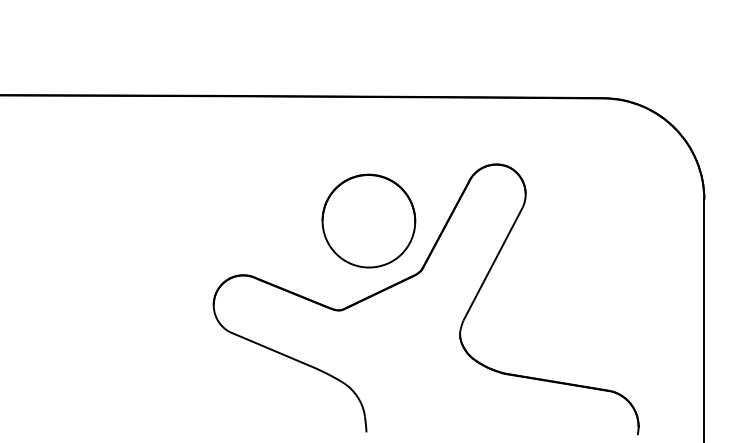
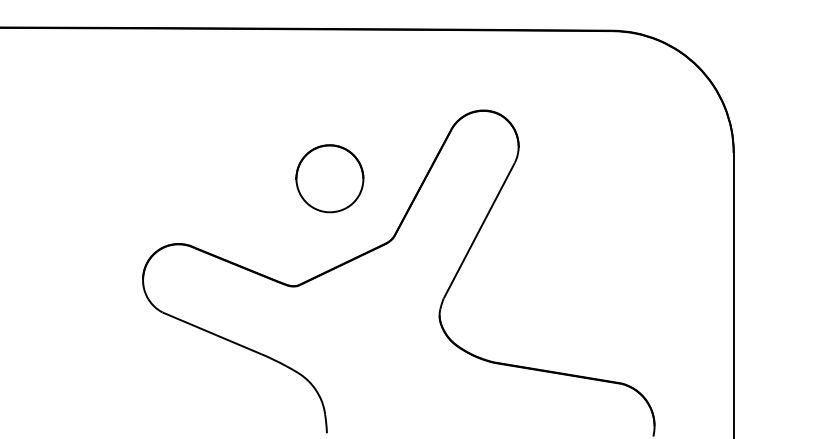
part: (368, 220) -> (329, 178), size x0.6

